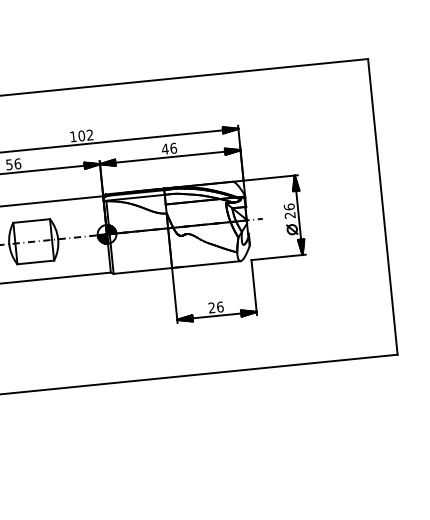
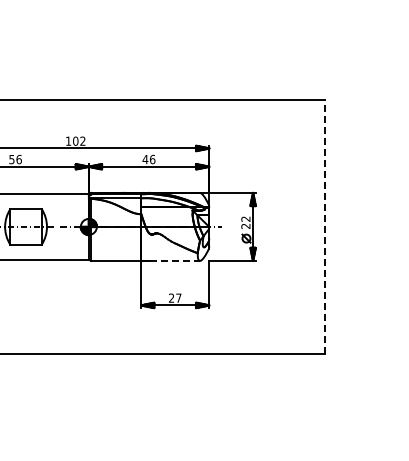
text: (288, 206) -> (245, 218), 26 -> 22
line: (383, 206) -> (325, 226), solid -> dashed
line: (212, 263) -> (175, 260), solid -> dashed
text: (219, 306) -> (178, 297), 26 -> 27

